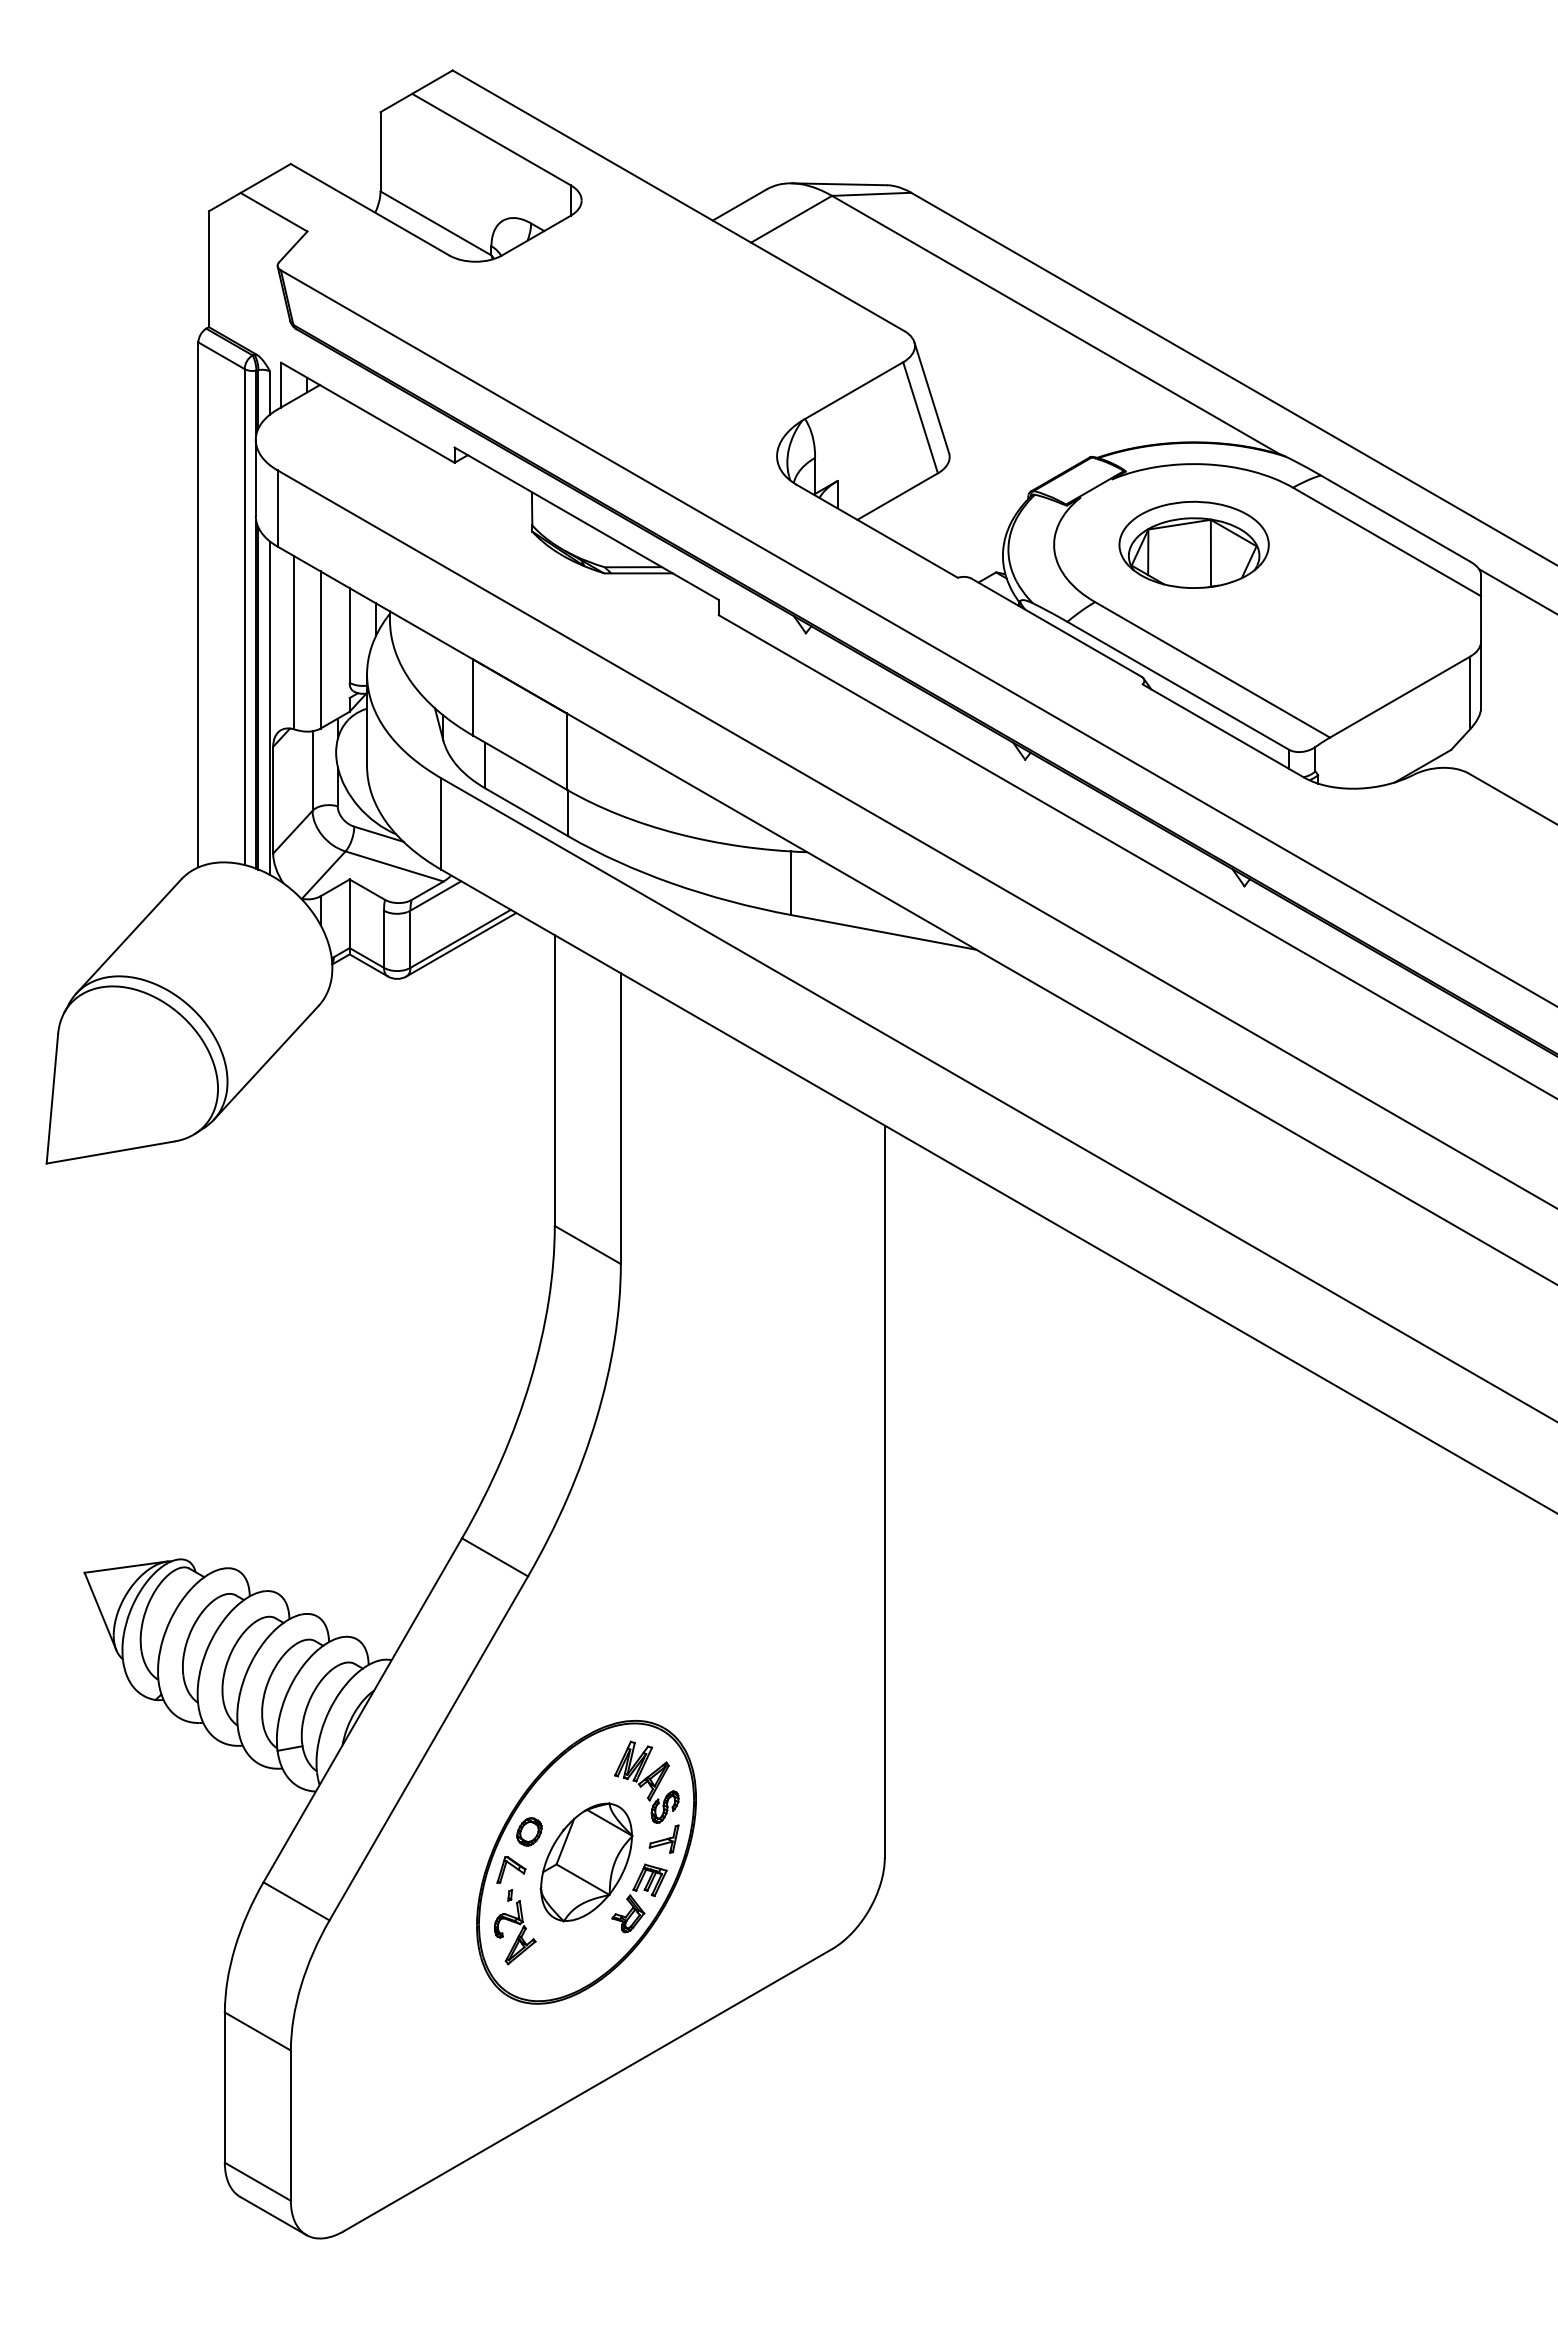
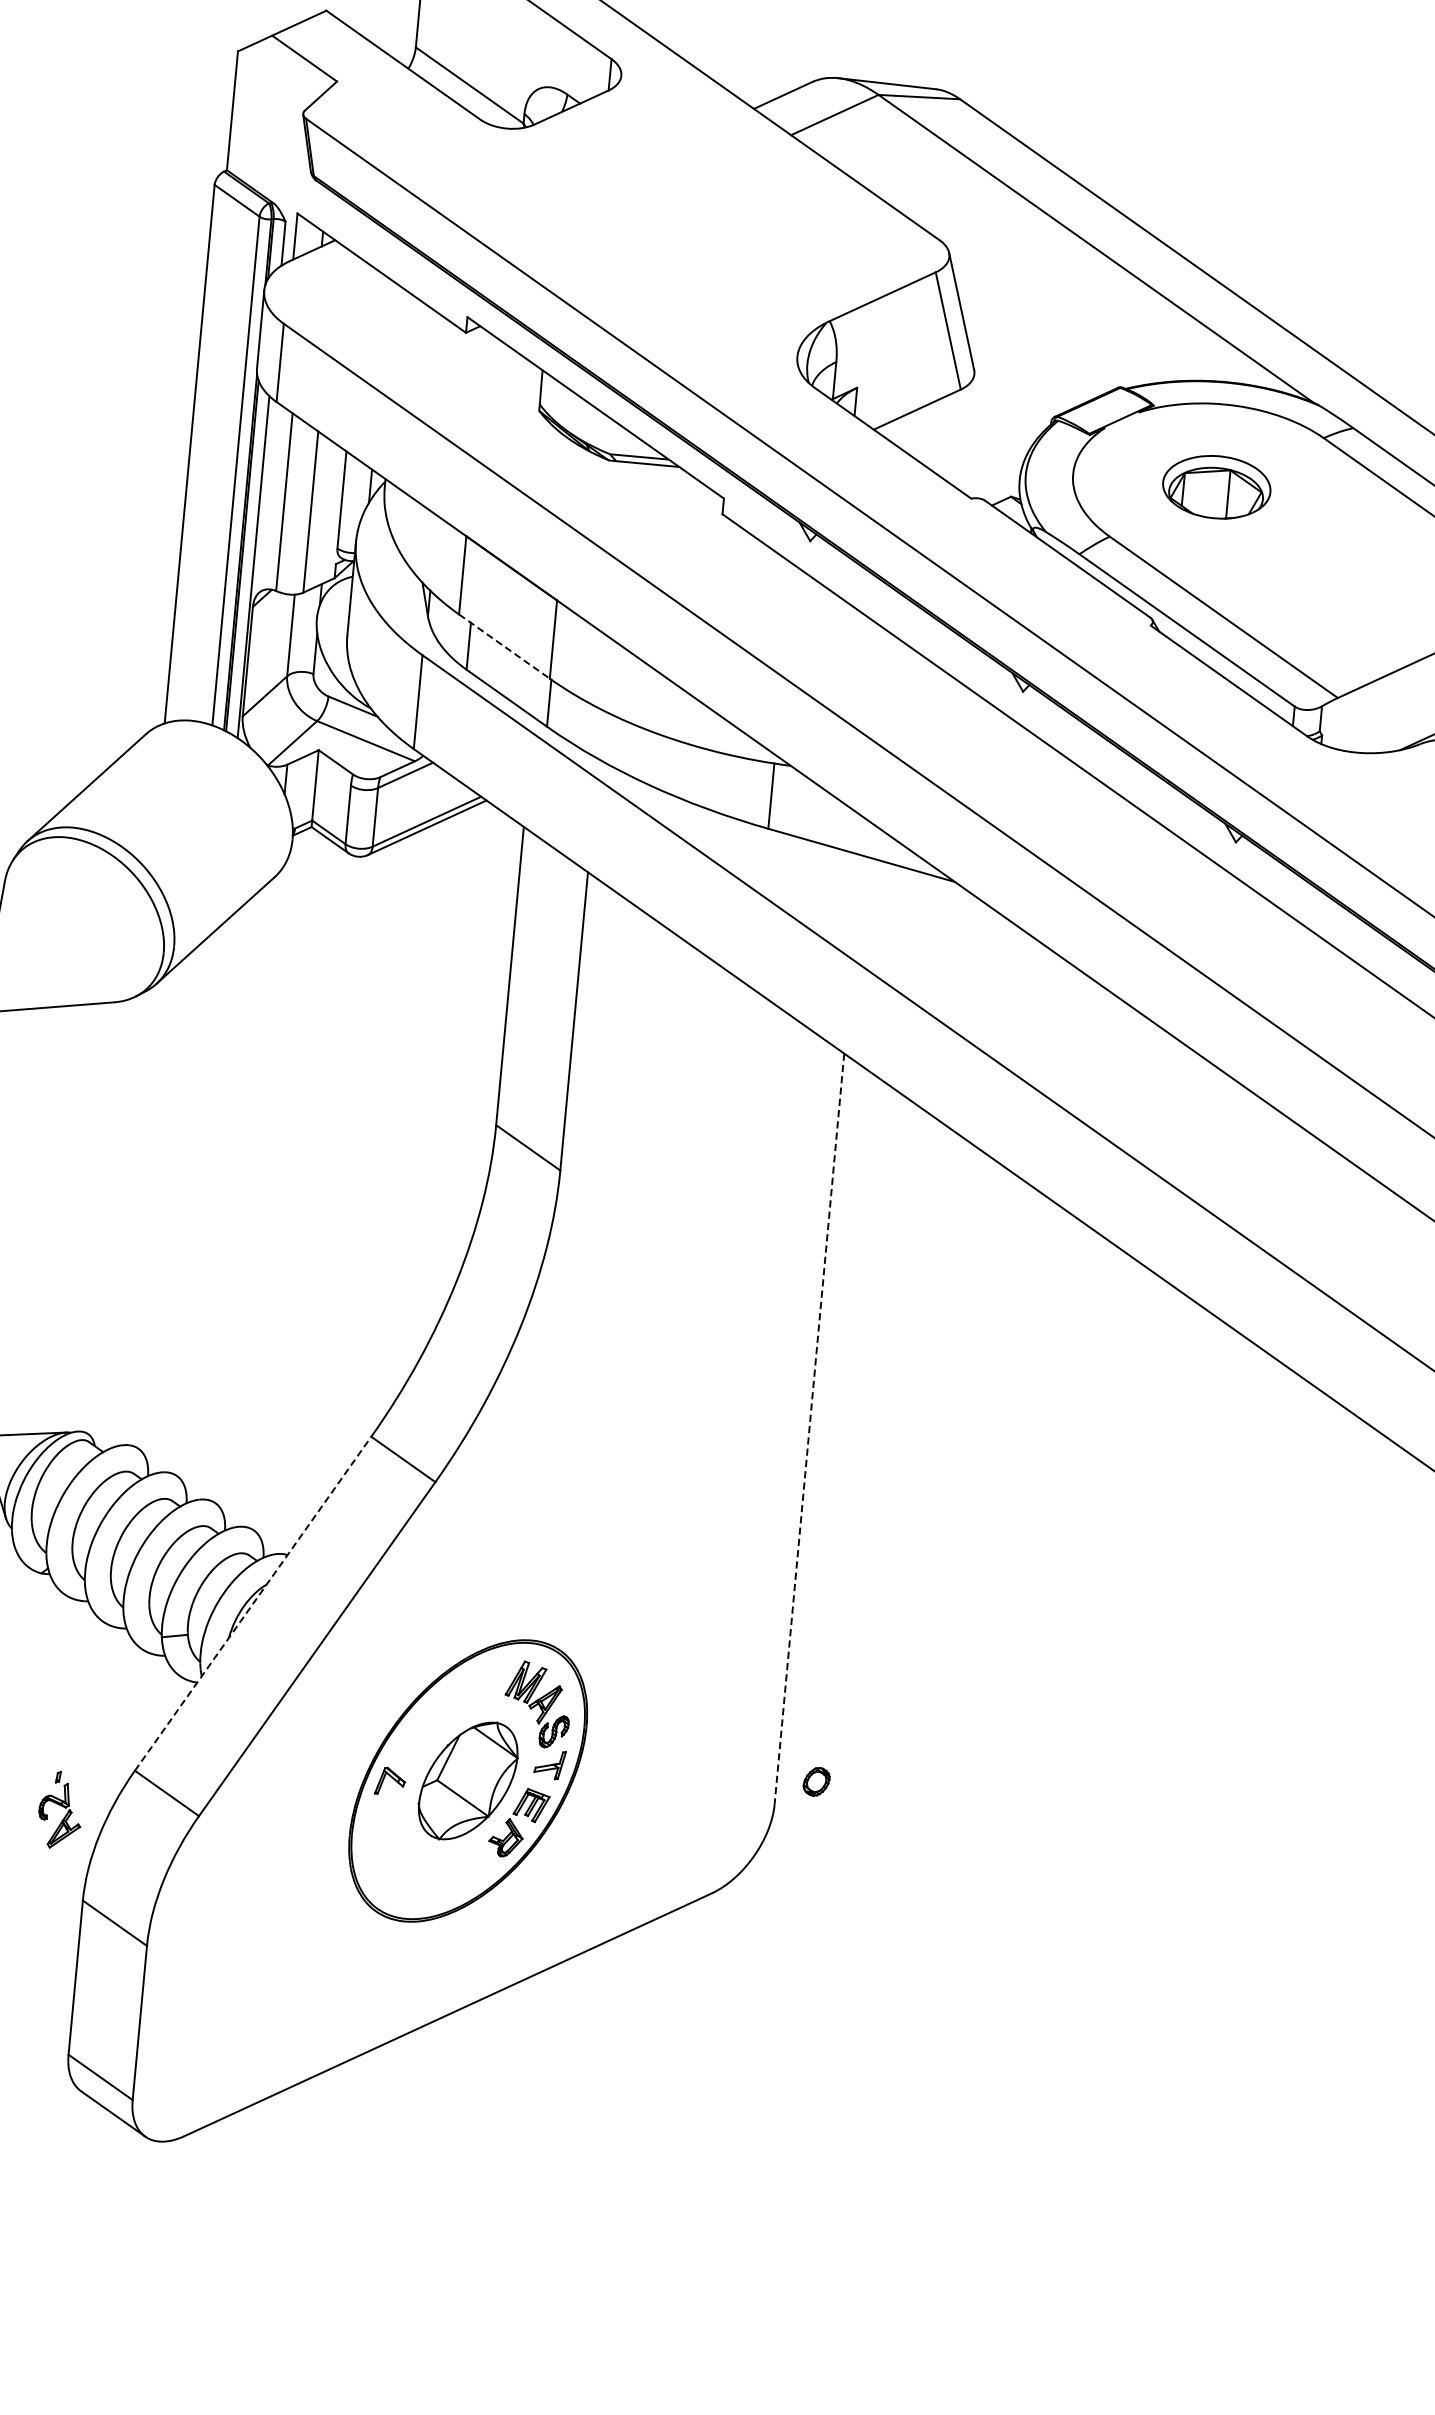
part: (1193, 544) -> (1216, 486), size x0.7
line: (519, 762) -> (504, 646), solid -> dashed
line: (884, 1492) -> (809, 1429), solid -> dashed
line: (362, 1710) -> (252, 1603), solid -> dashed
part: (529, 1831) -> (816, 1781), moved
part: (514, 1927) -> (59, 1810), moved

